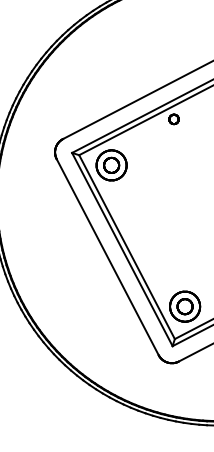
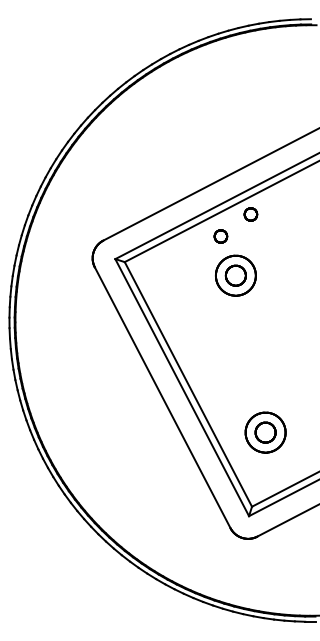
part: (151, 135) -> (220, 236), added
part: (111, 165) -> (235, 275), moved
part: (184, 306) -> (265, 432), moved

